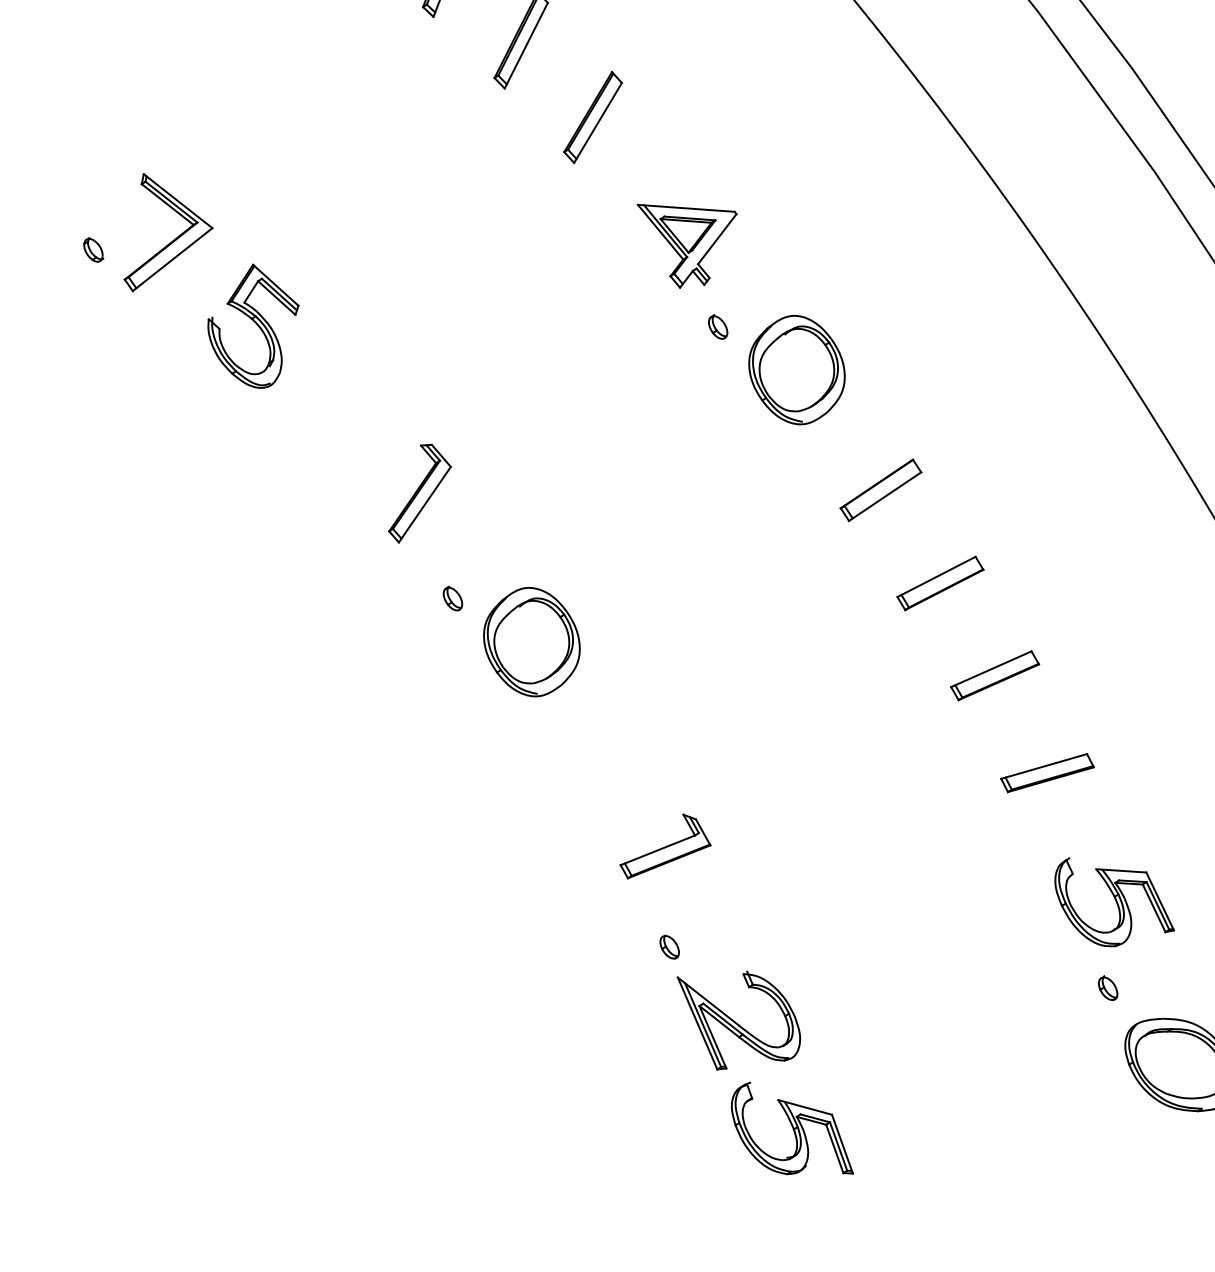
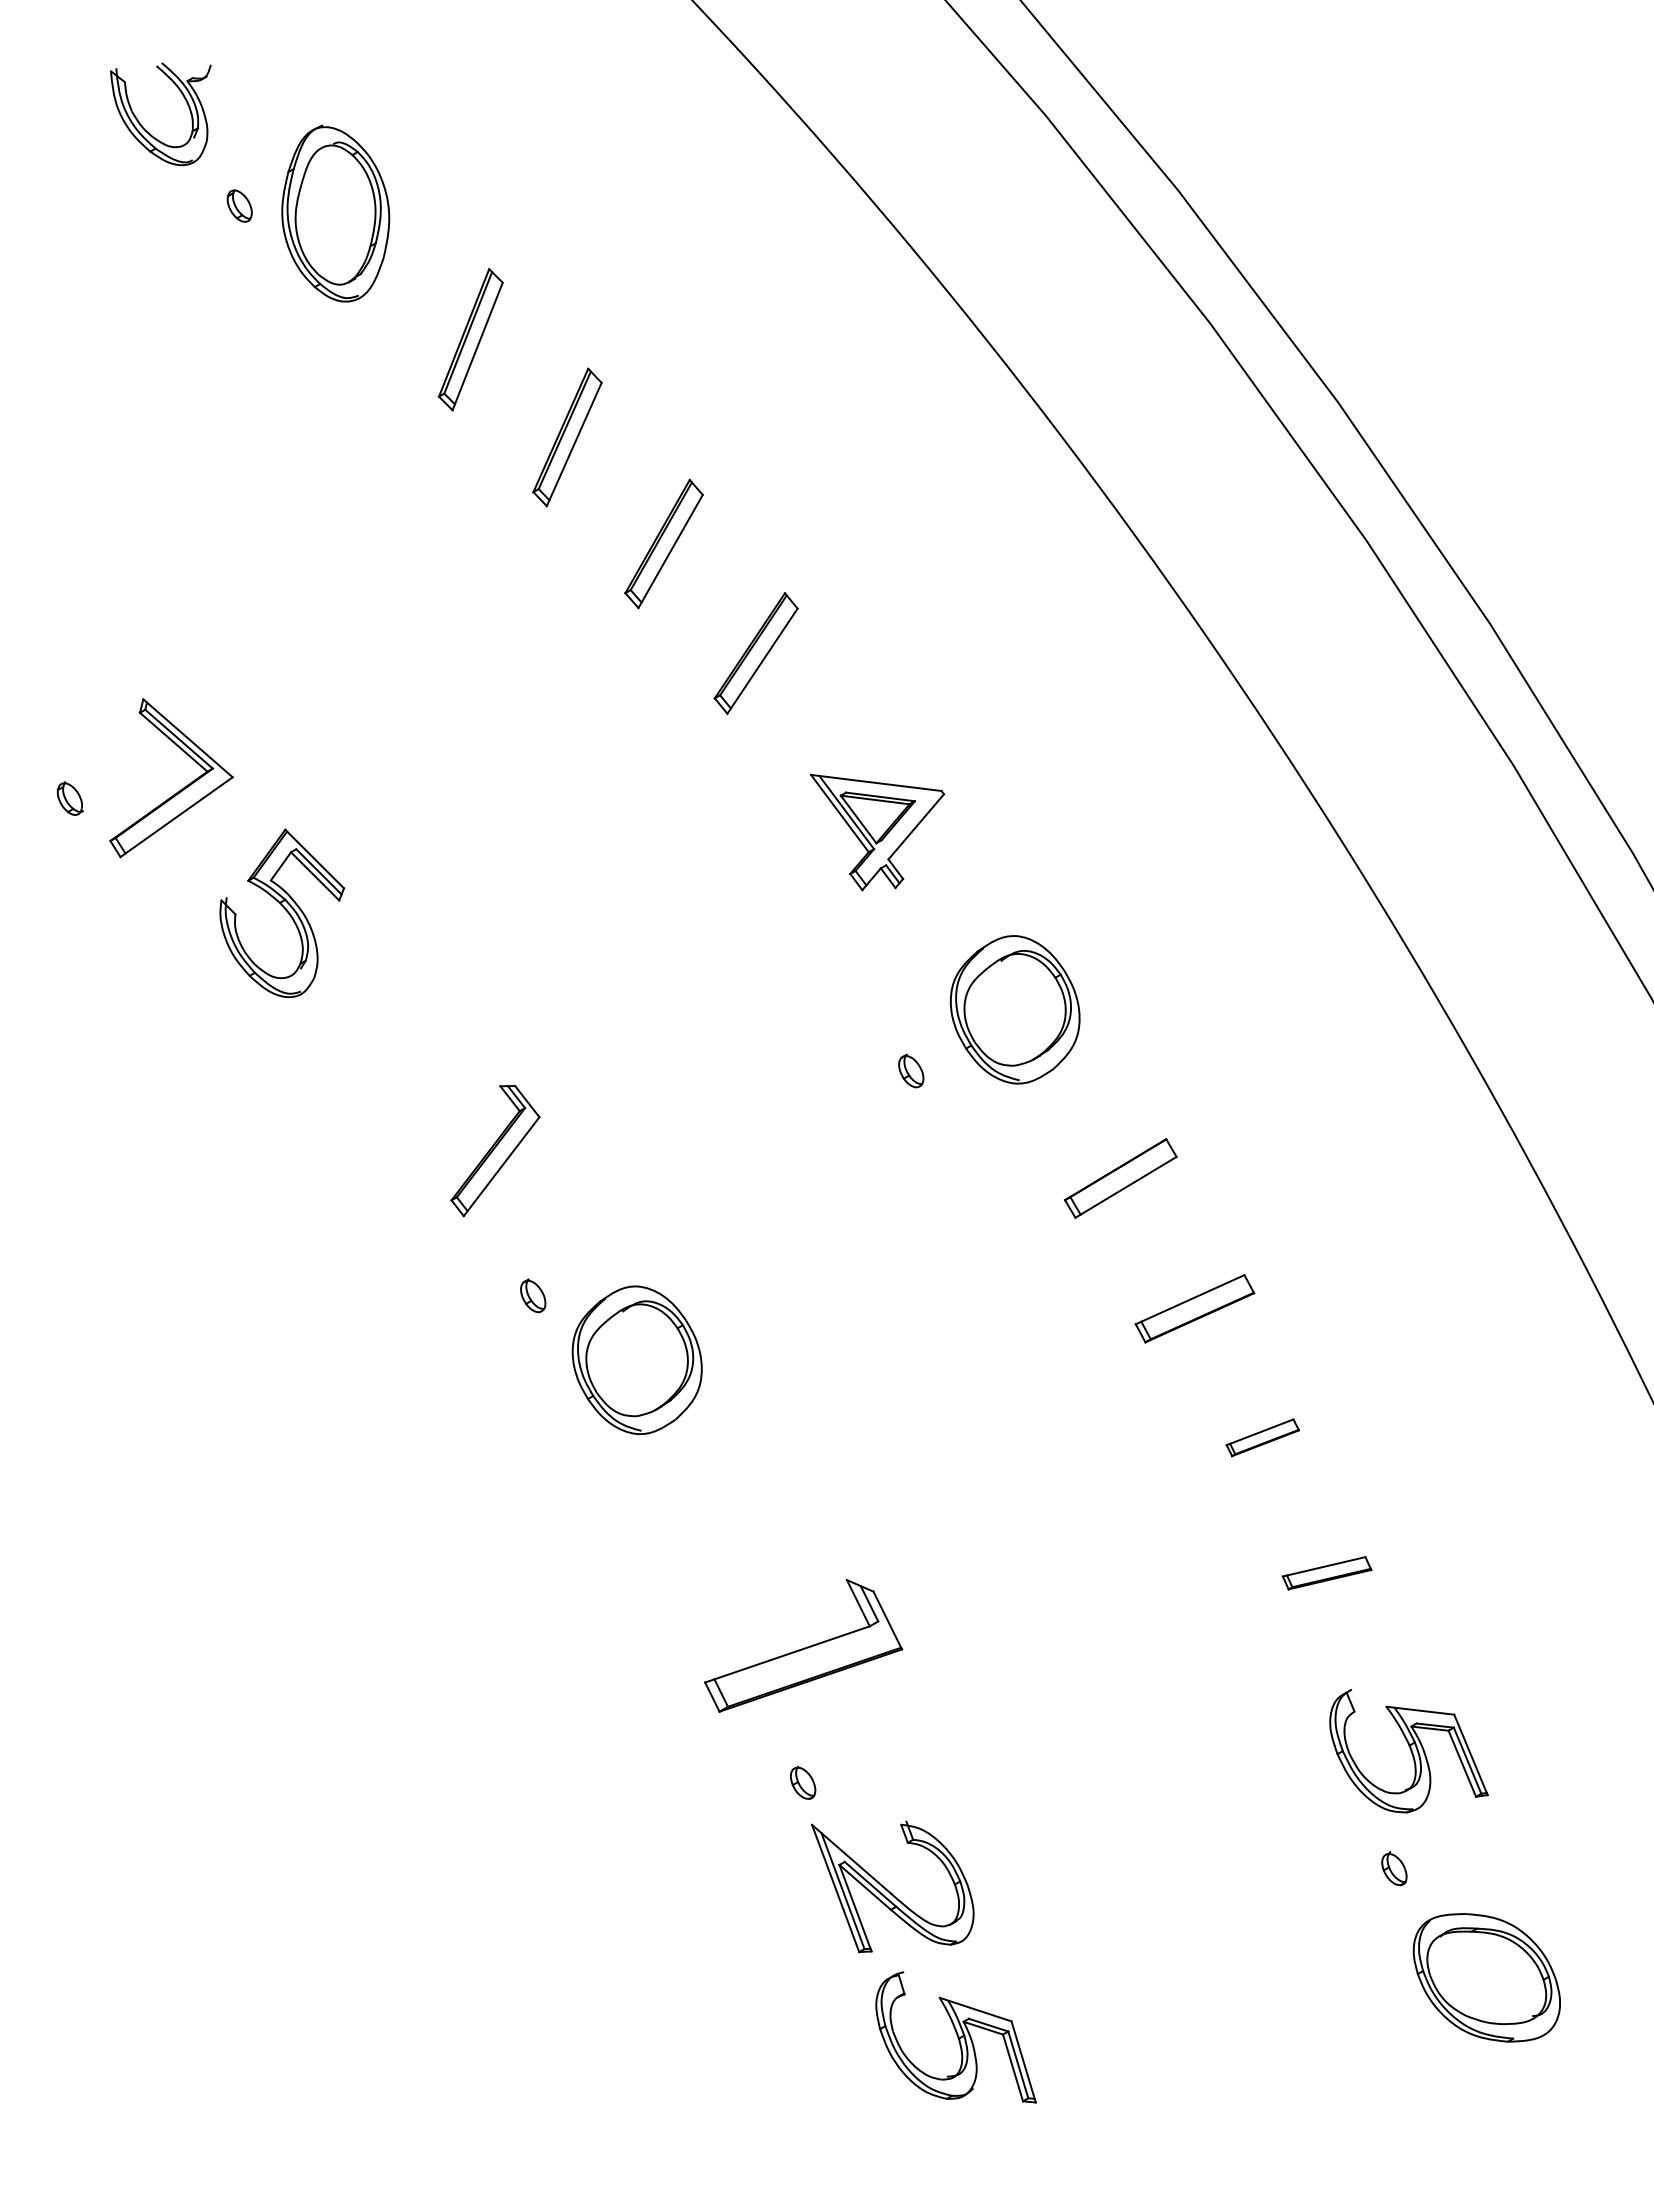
part: (718, 326) -> (911, 1070), moved
part: (994, 675) -> (1262, 1437), size x0.6
part: (1047, 773) -> (1326, 1573), size x0.7
part: (664, 845) -> (803, 1645), size x1.6

